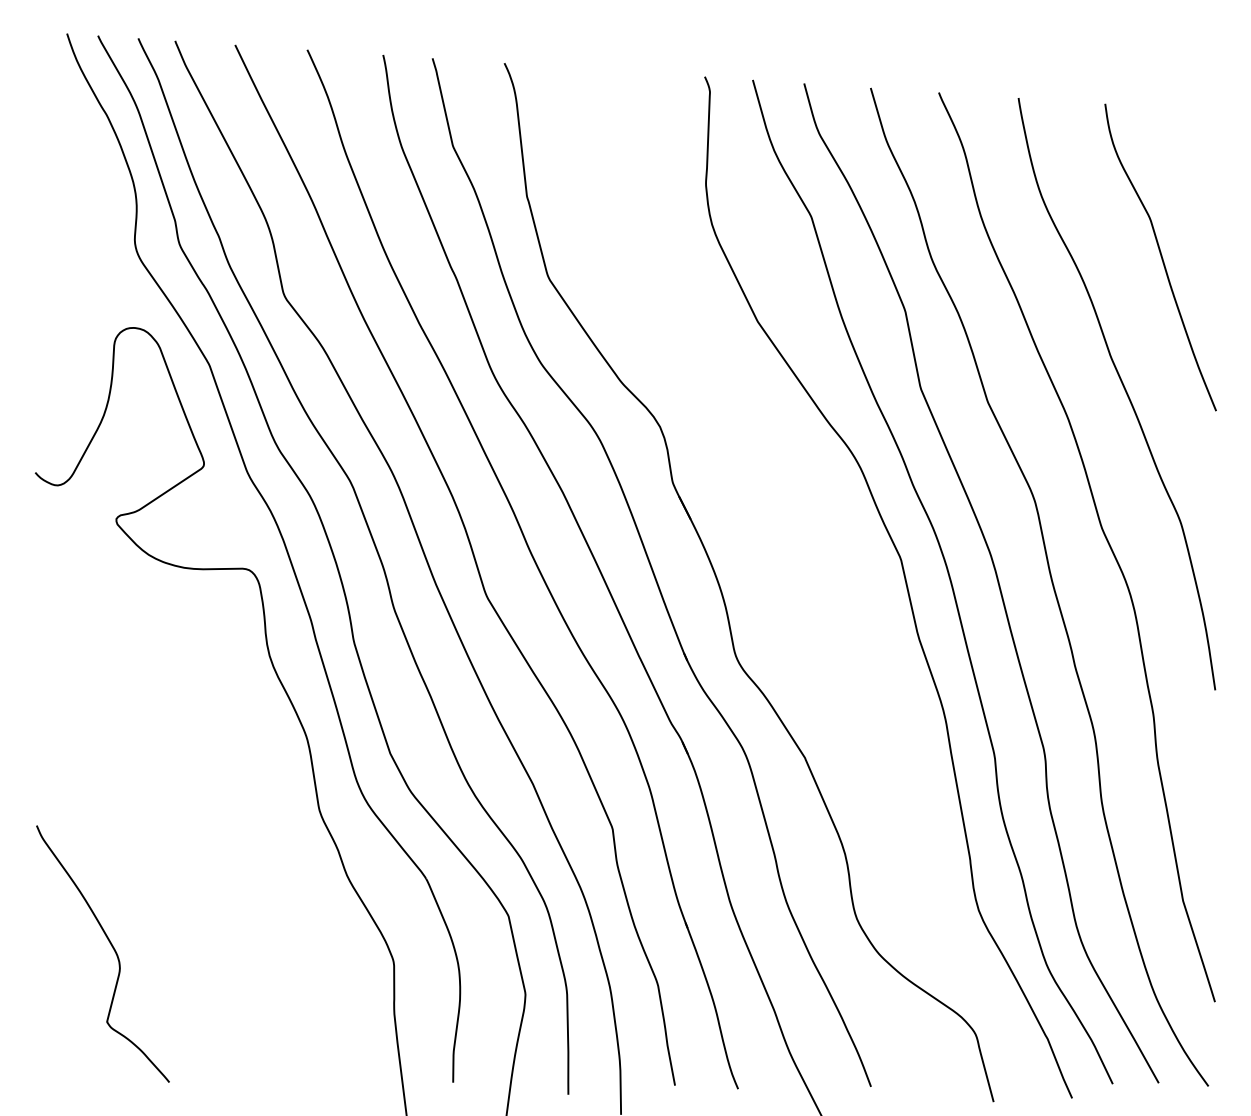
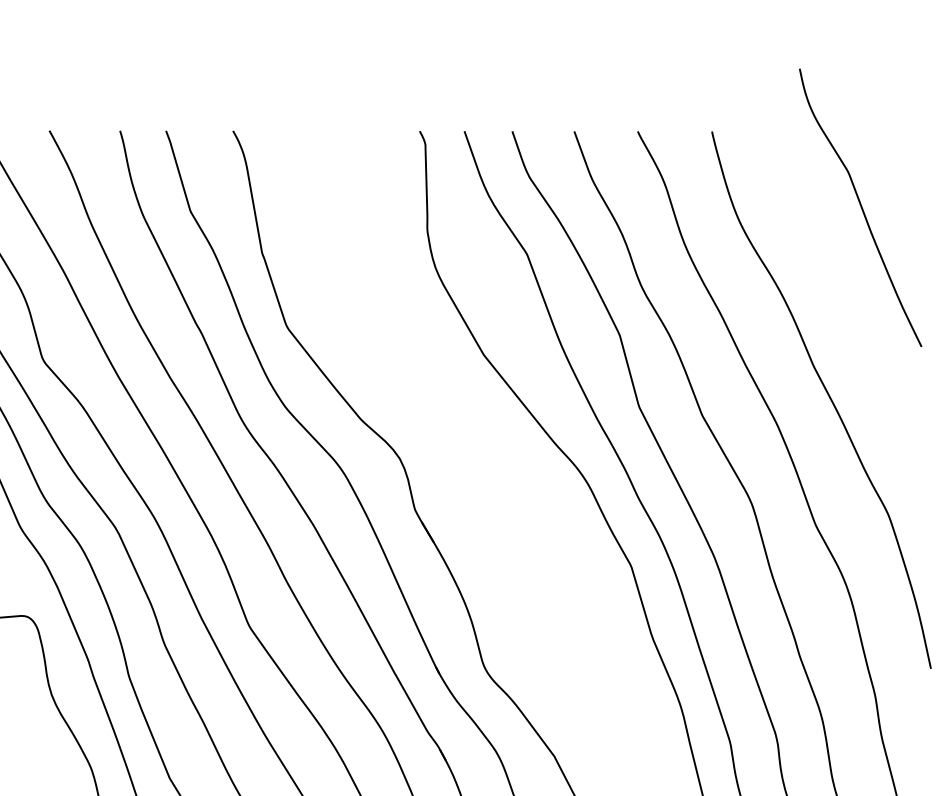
curve: (1160, 256) -> (860, 206), moved

